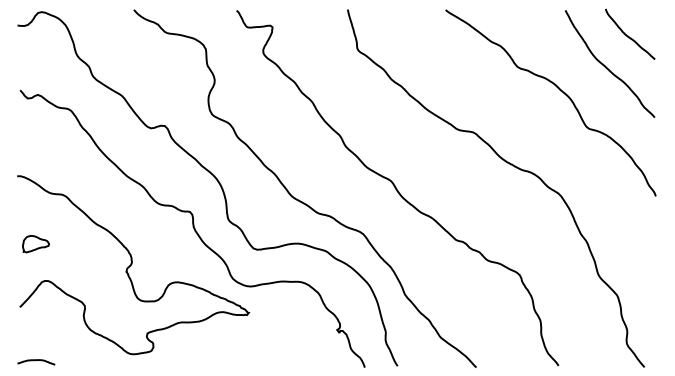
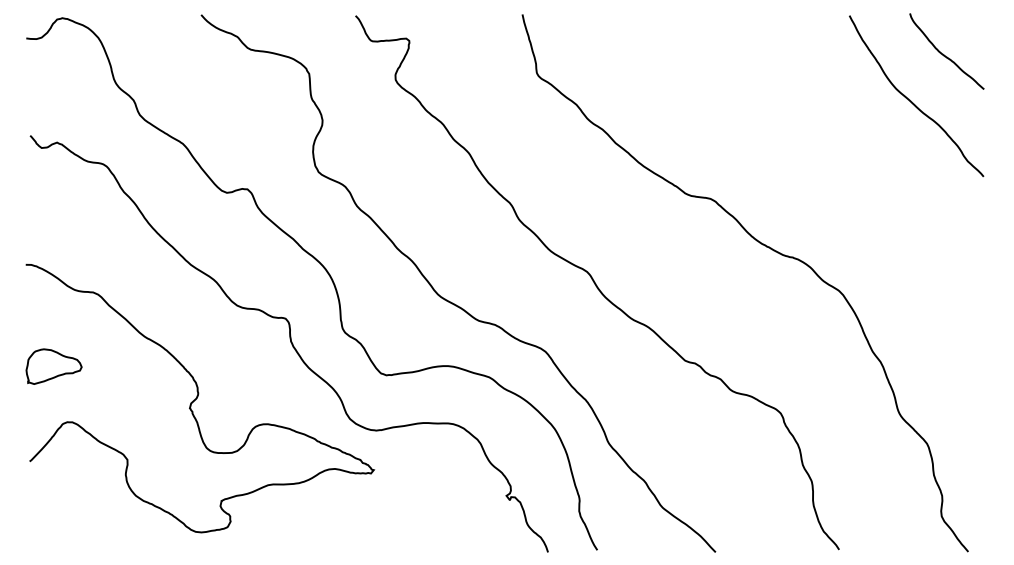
curve: (560, 91) -> (842, 137), removed
part: (35, 244) -> (53, 367), size x1.4
curve: (35, 361) -> (53, 543), removed

